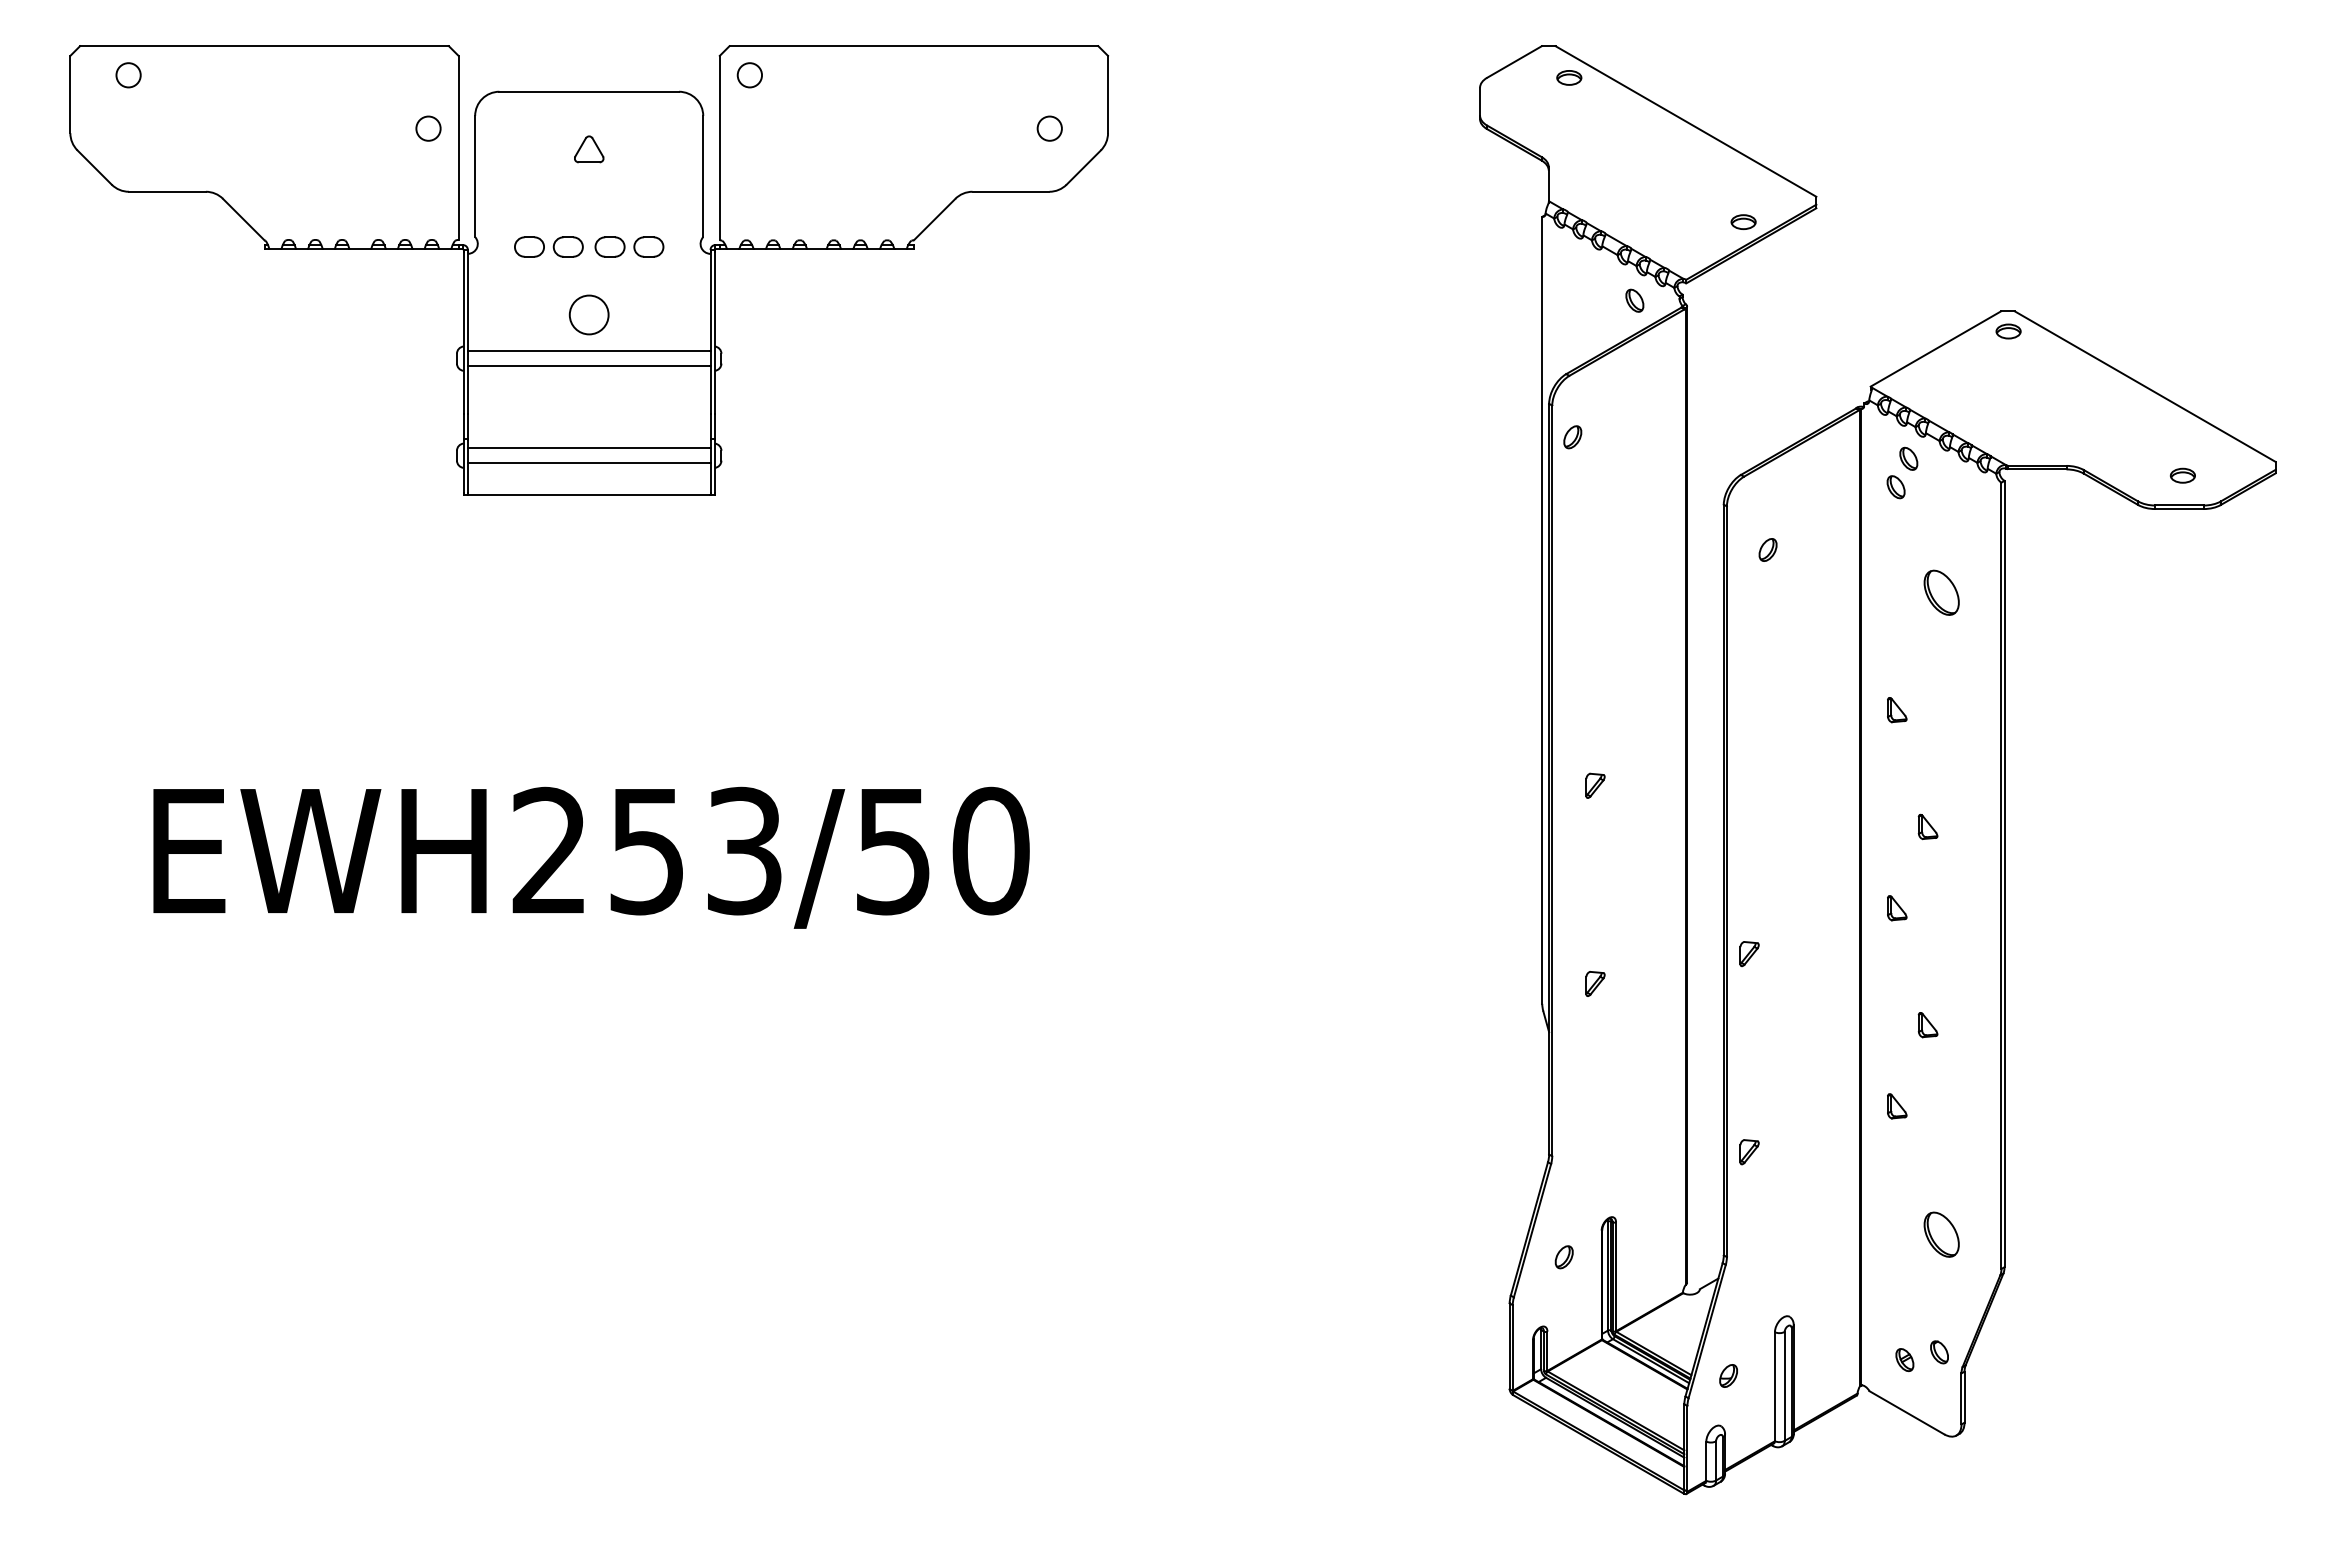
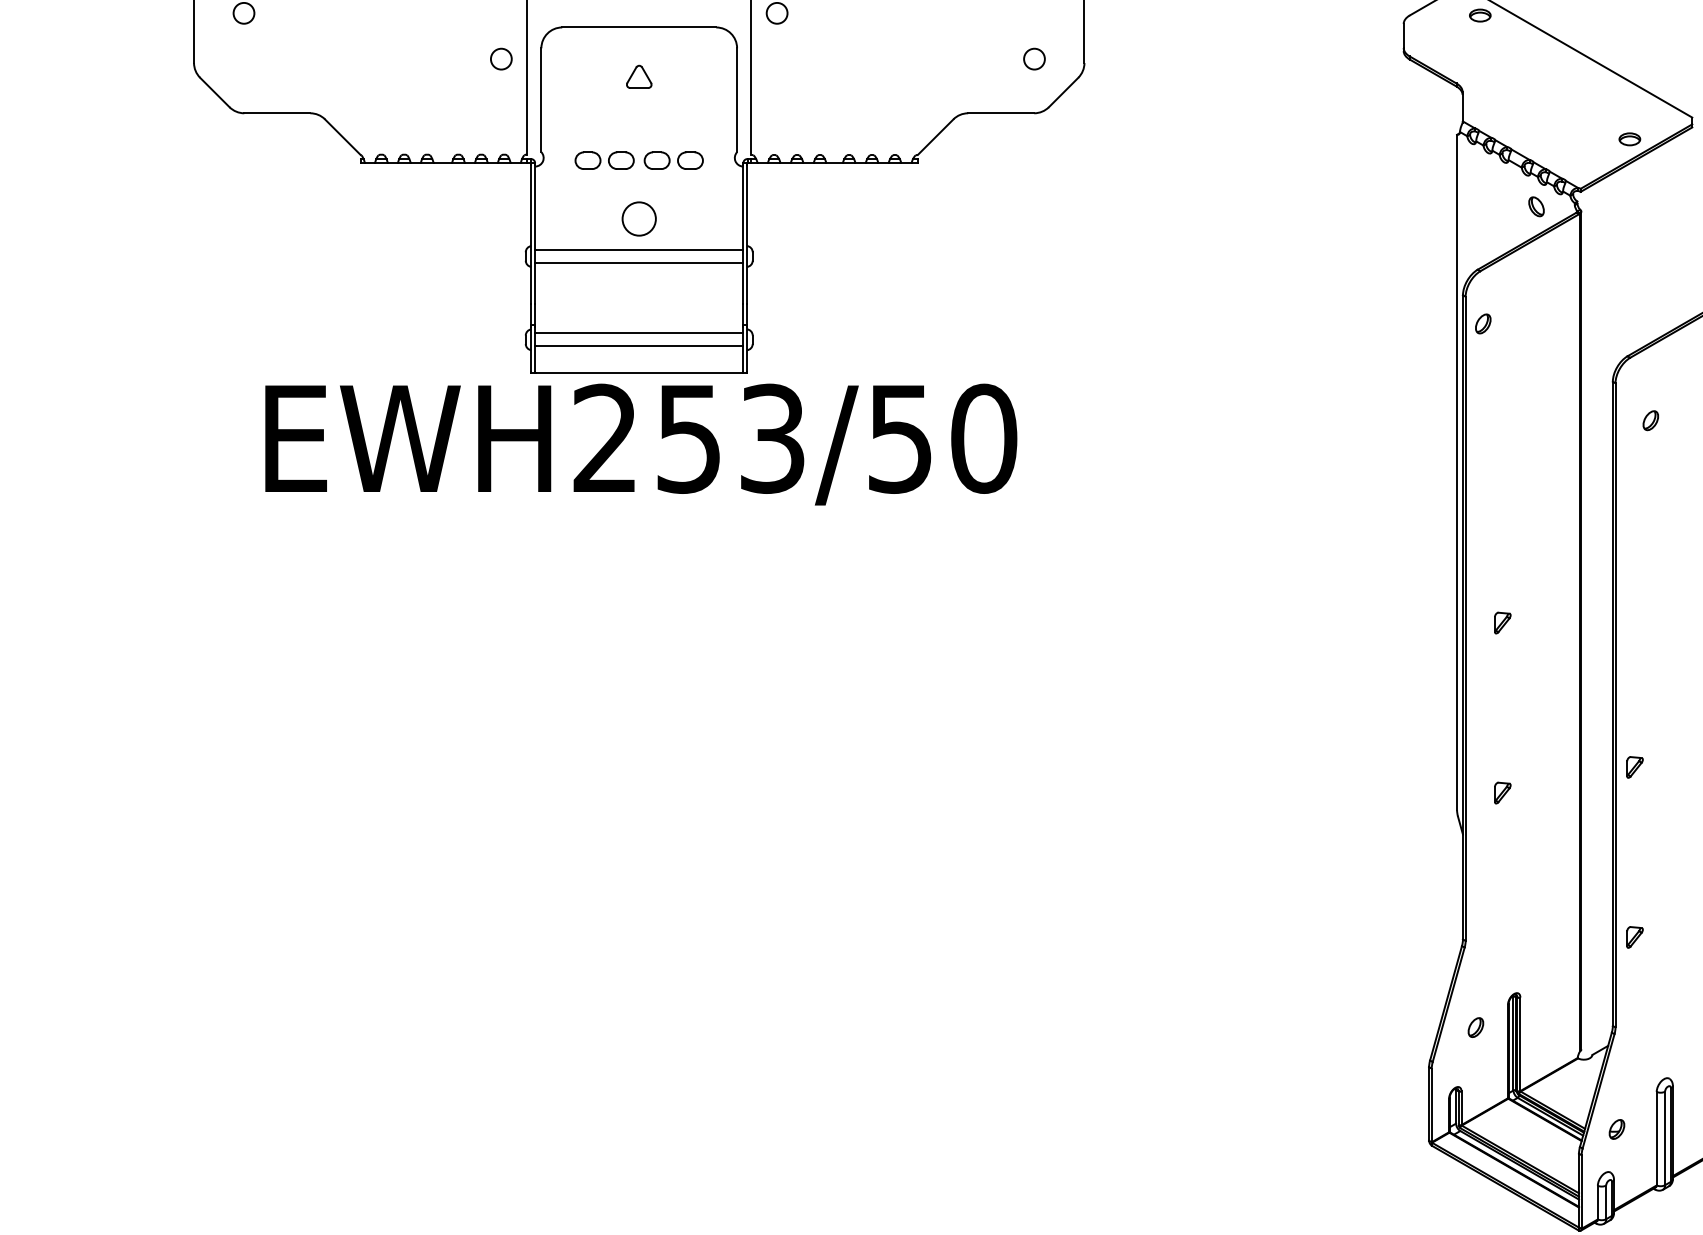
text: (591, 857) -> (641, 444), moved

